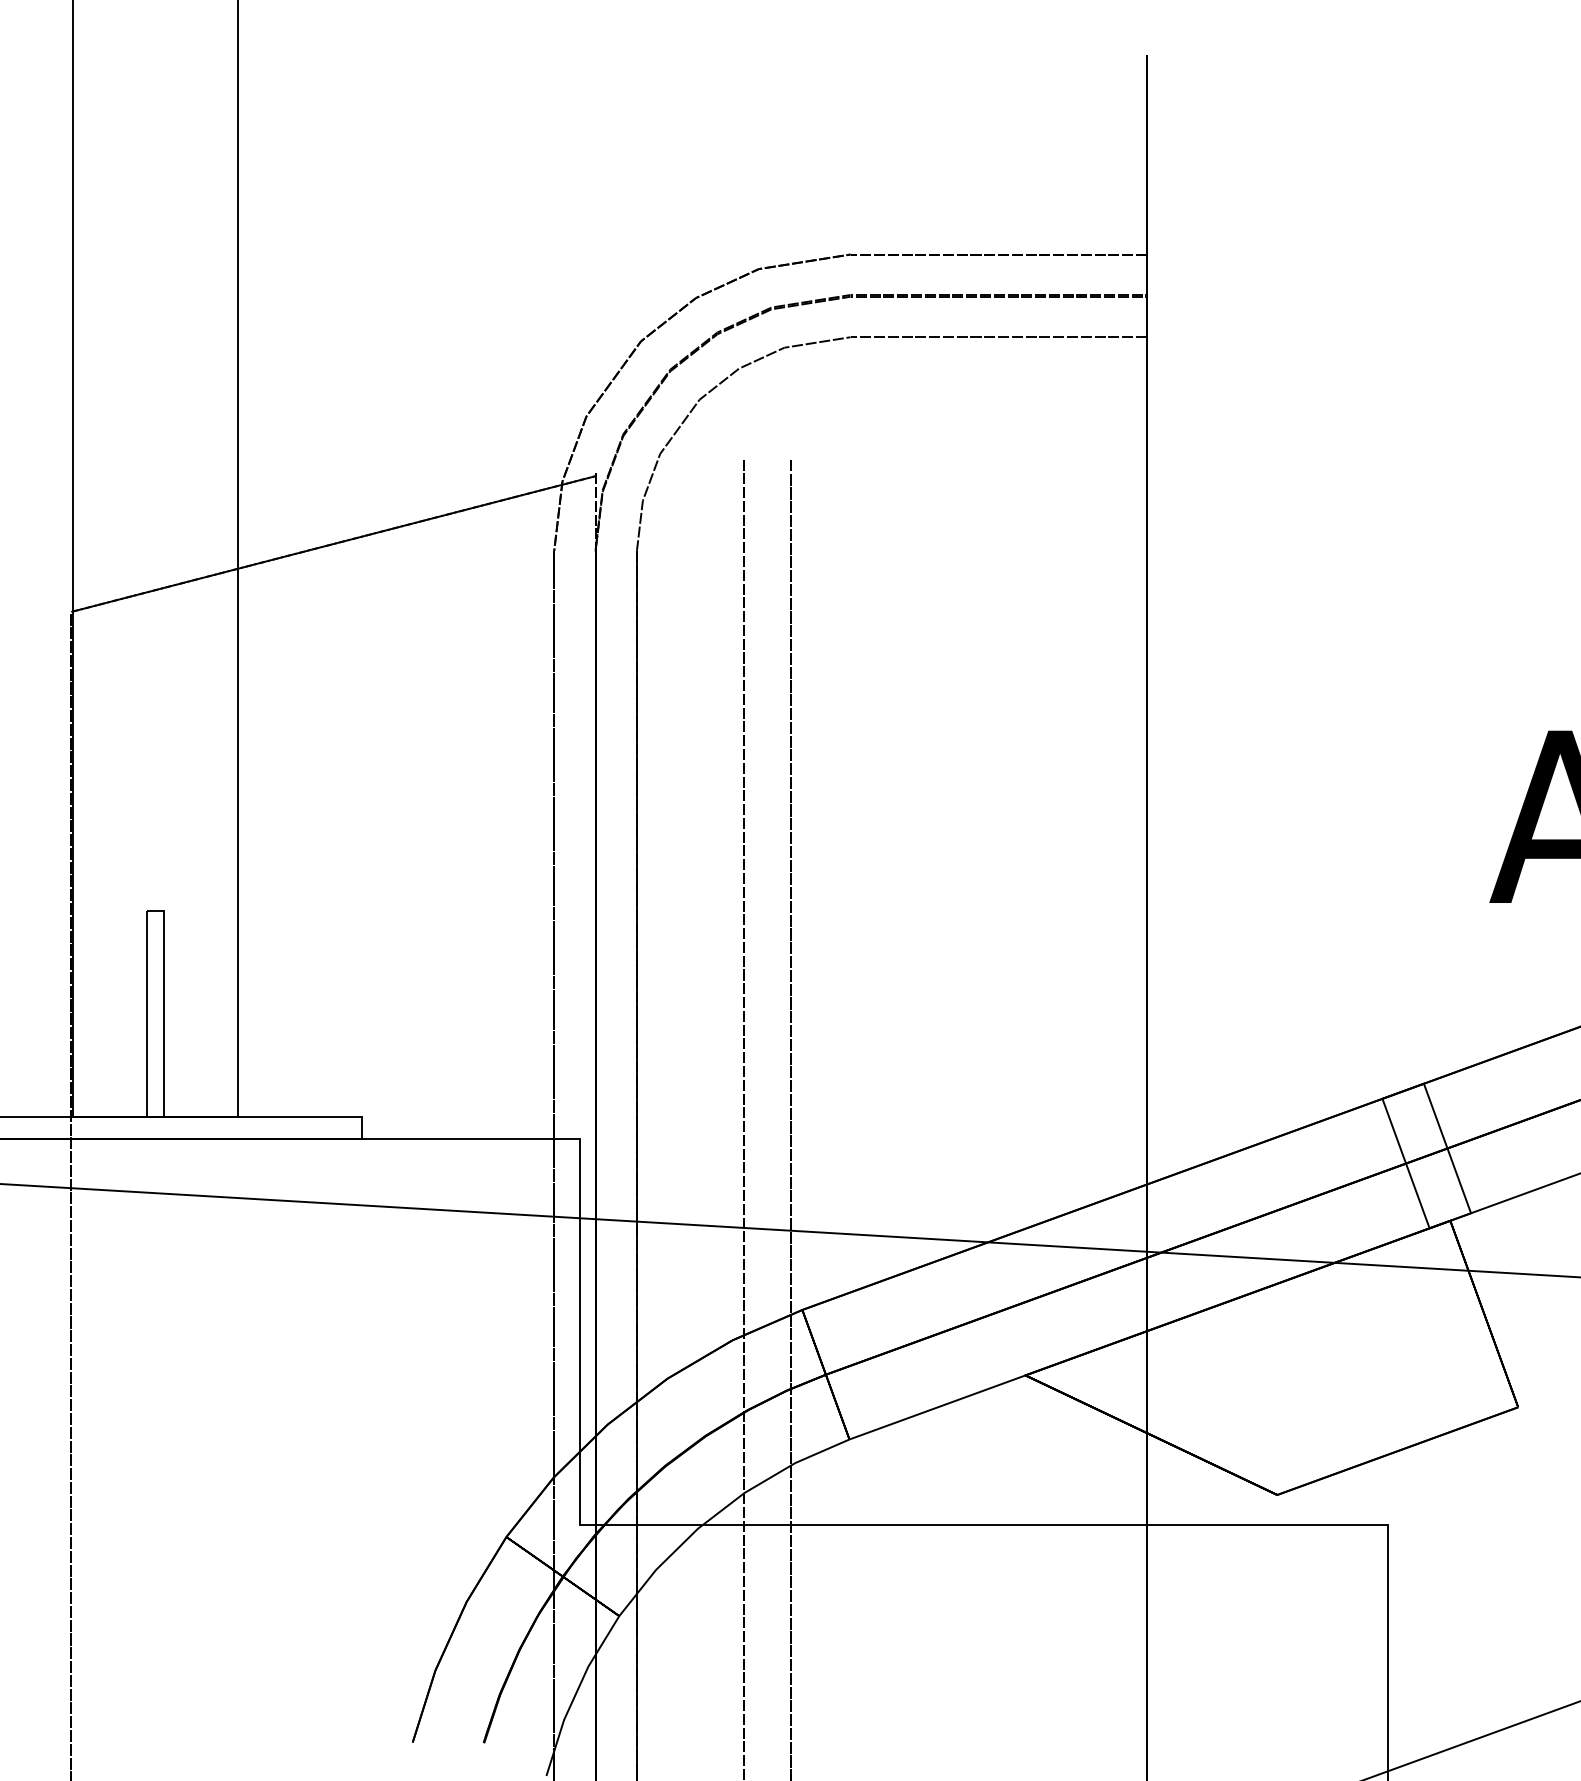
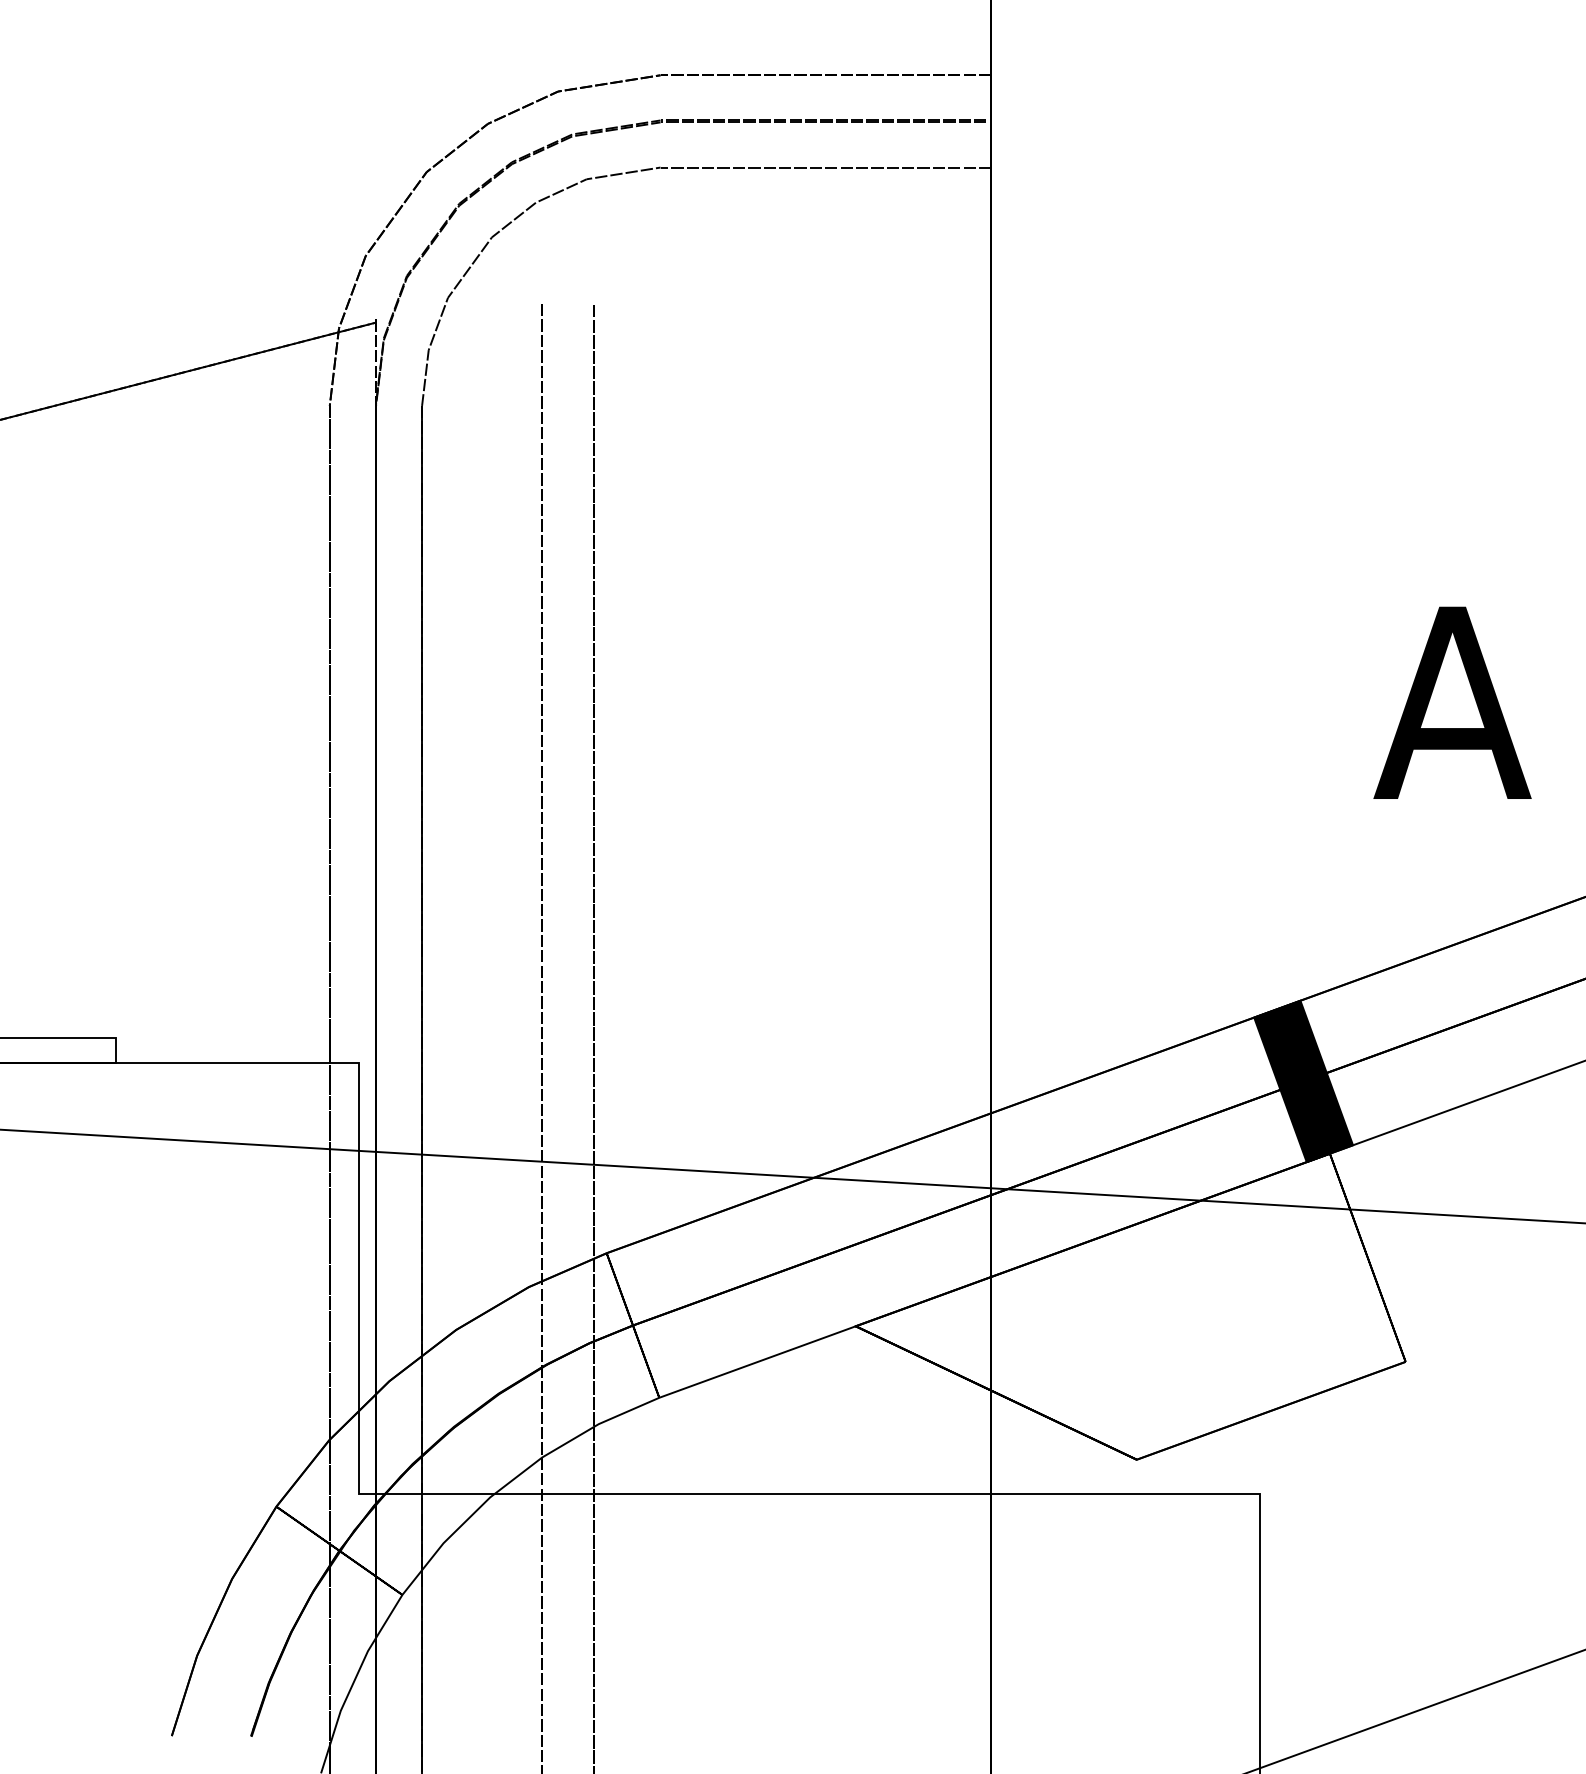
fill: (1426, 1155) -> (1303, 1080), added

